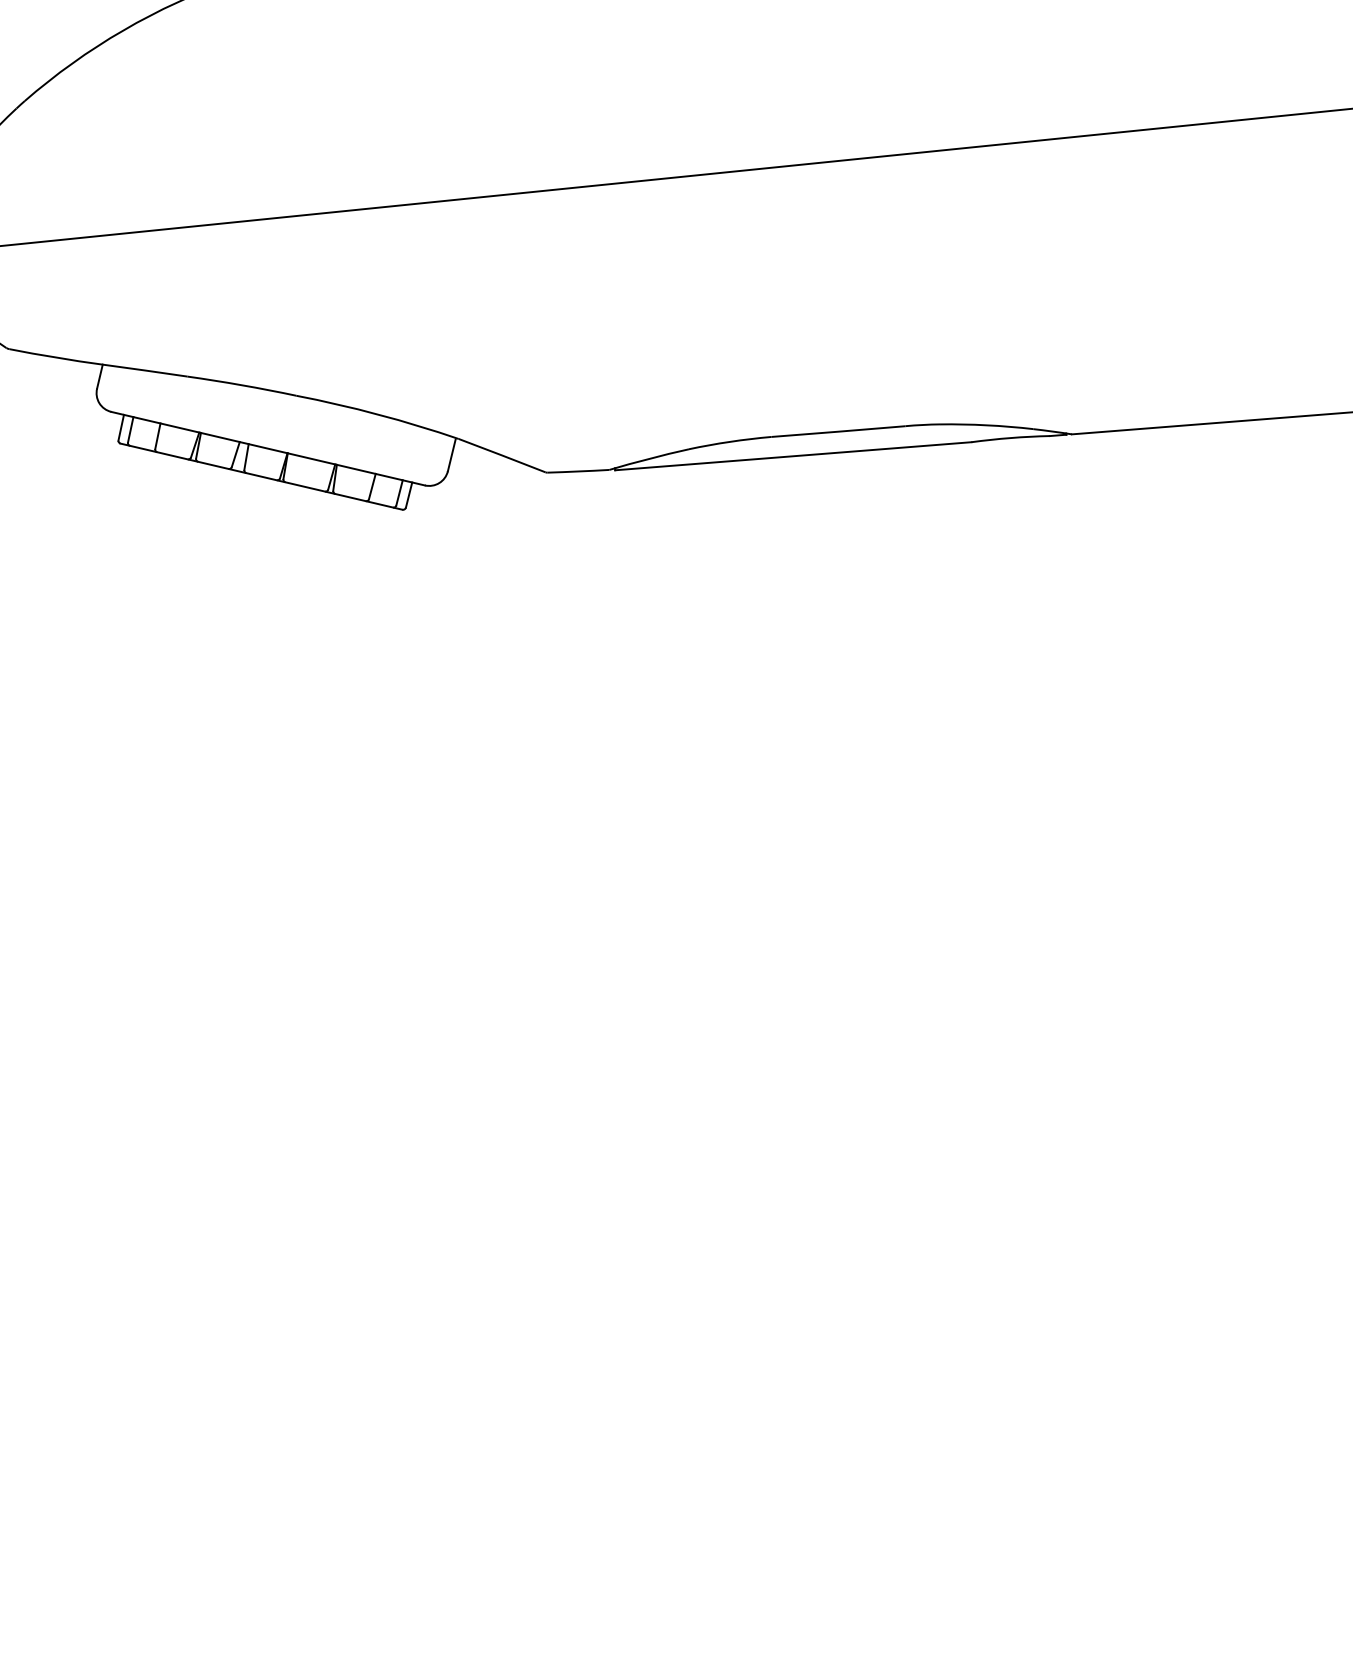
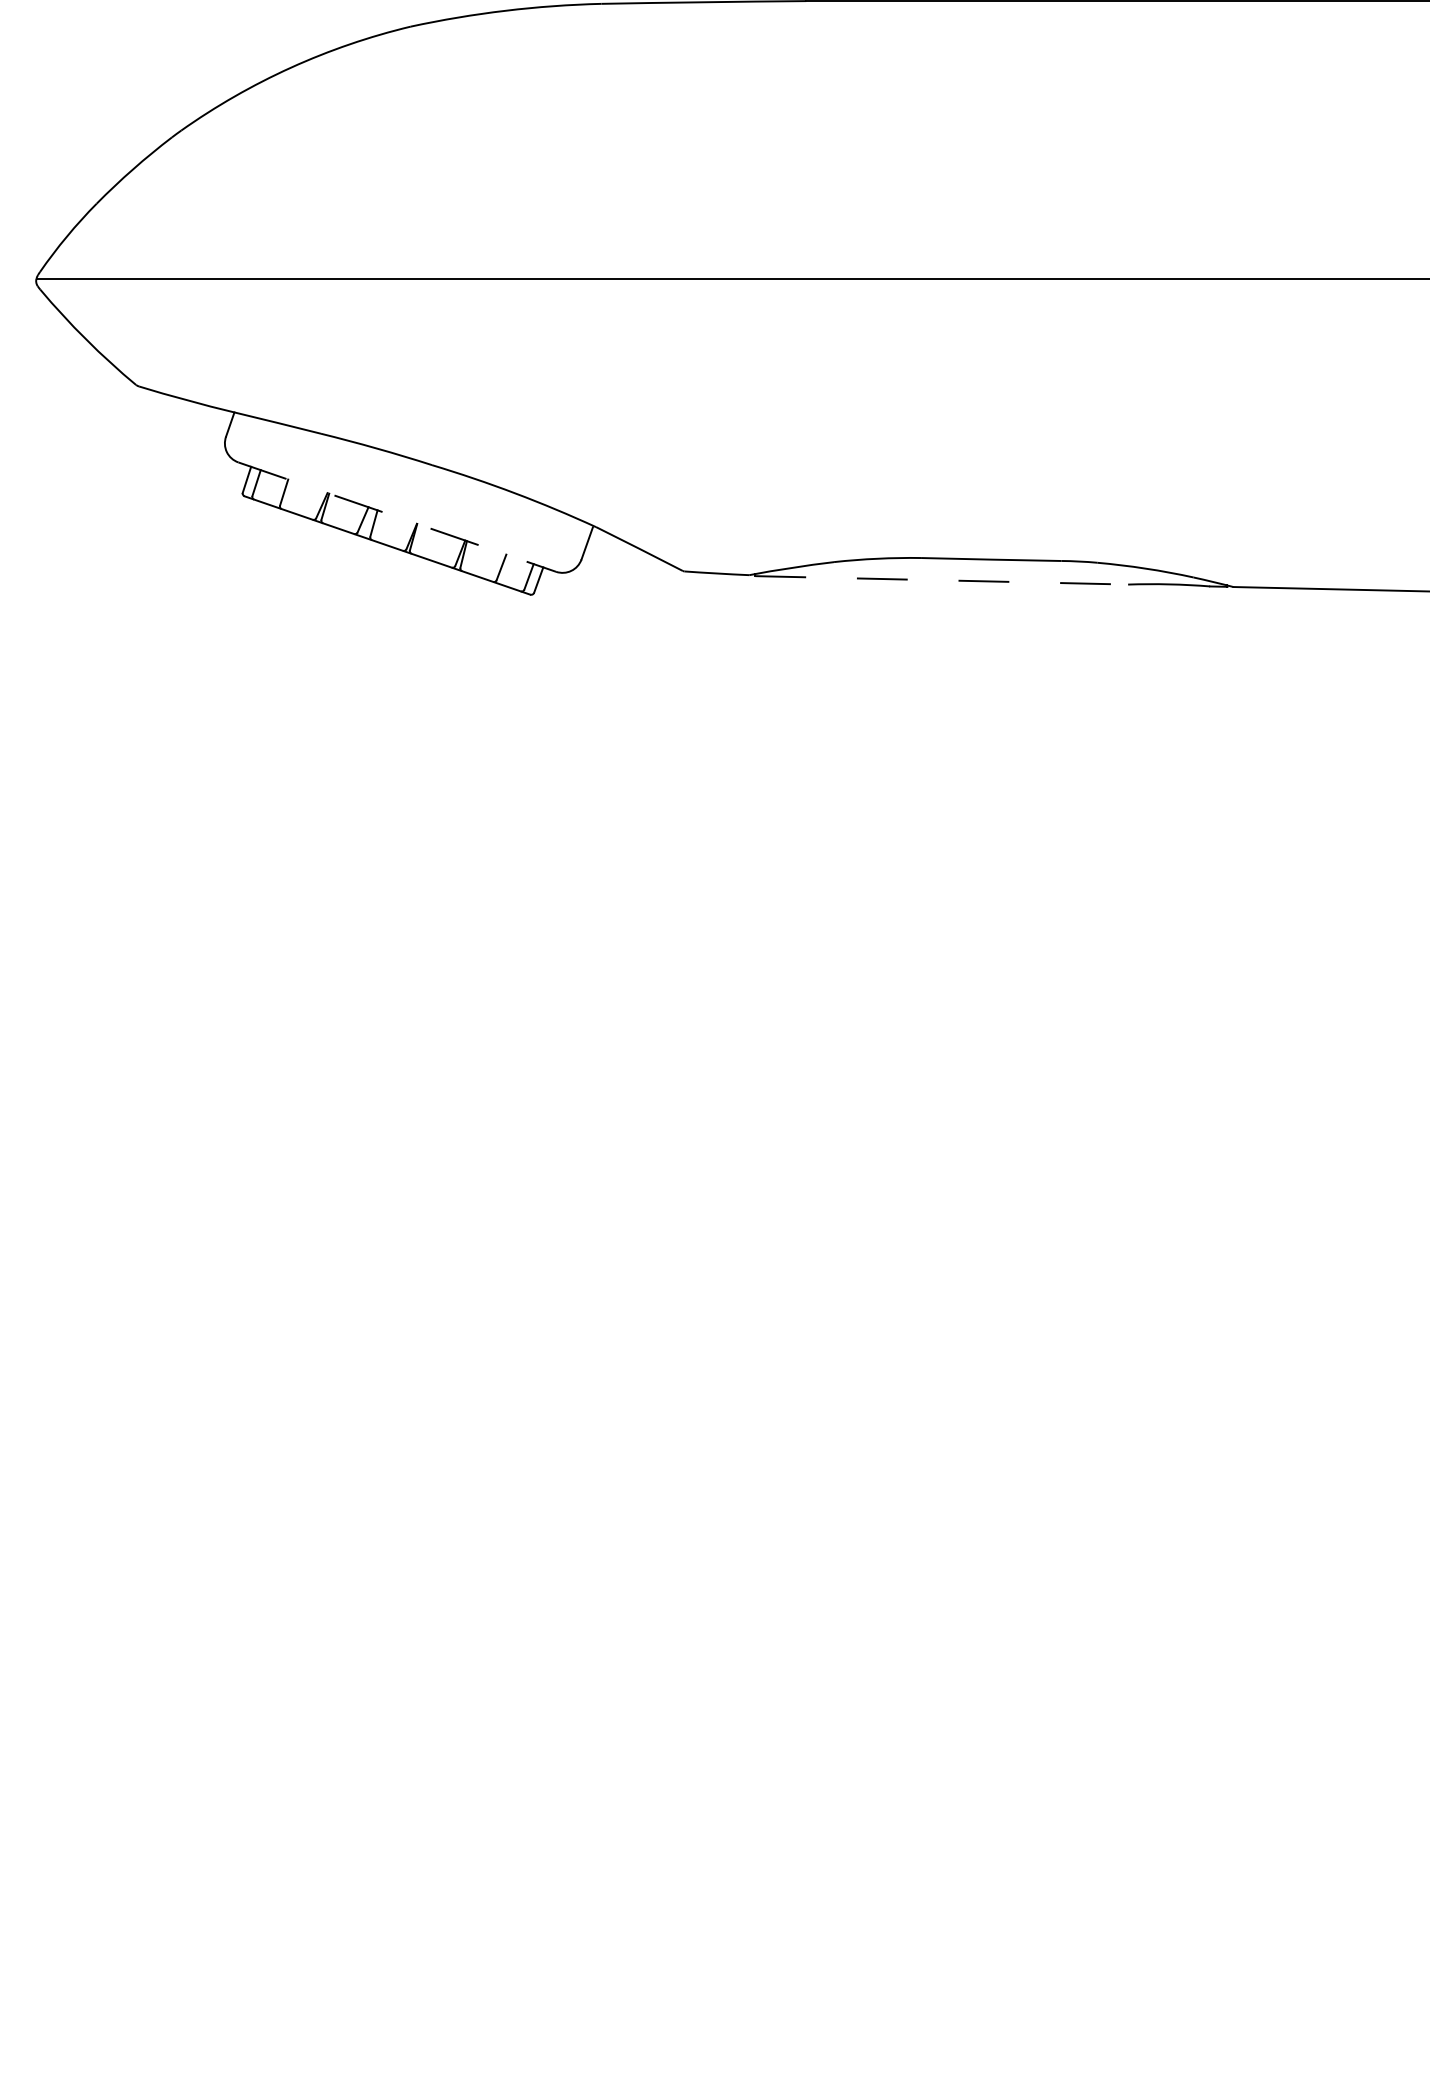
line: (268, 449) -> (397, 517), solid -> dashed
line: (794, 456) -> (942, 580), solid -> dashed

